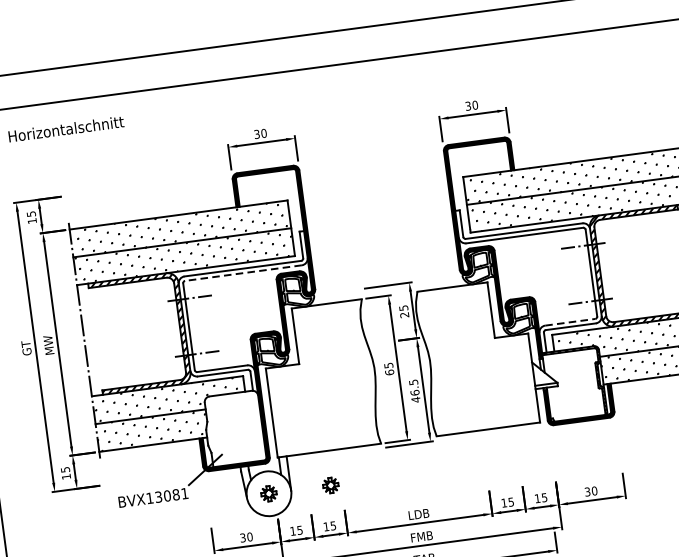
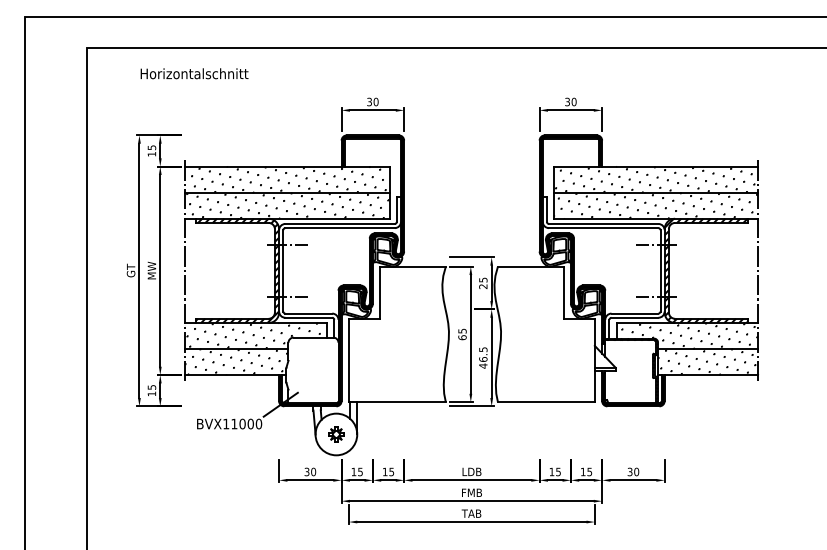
line: (244, 273) -> (340, 228), dashed -> solid
line: (570, 322) -> (635, 313), dashed -> solid
part: (330, 485) -> (394, 434), removed
text: (171, 494) -> (246, 423), BVX13081 -> BVX11000

